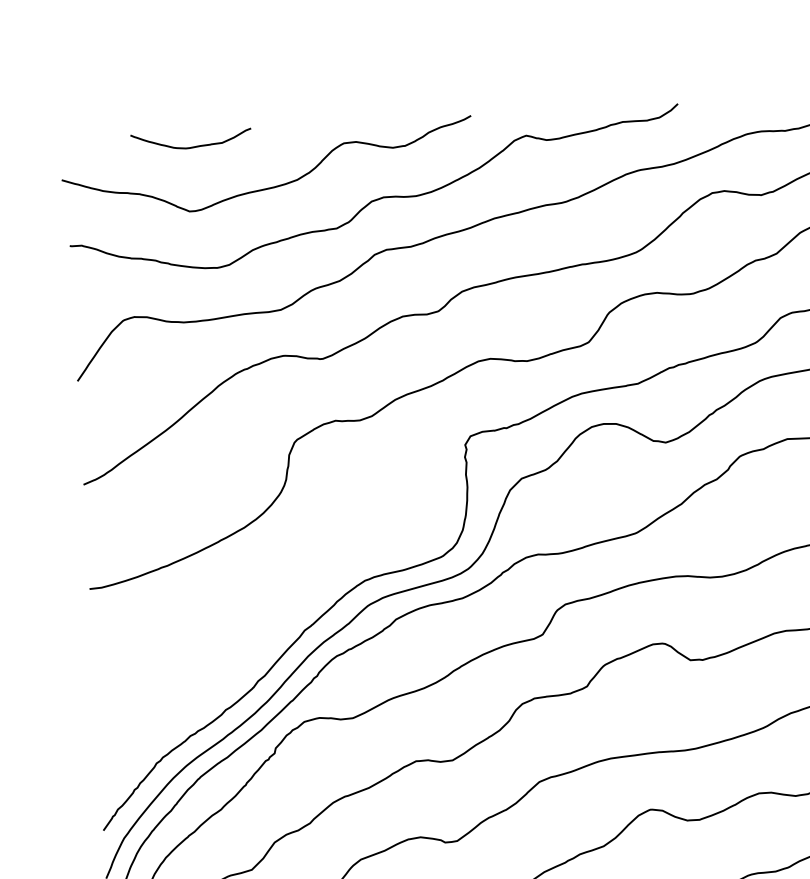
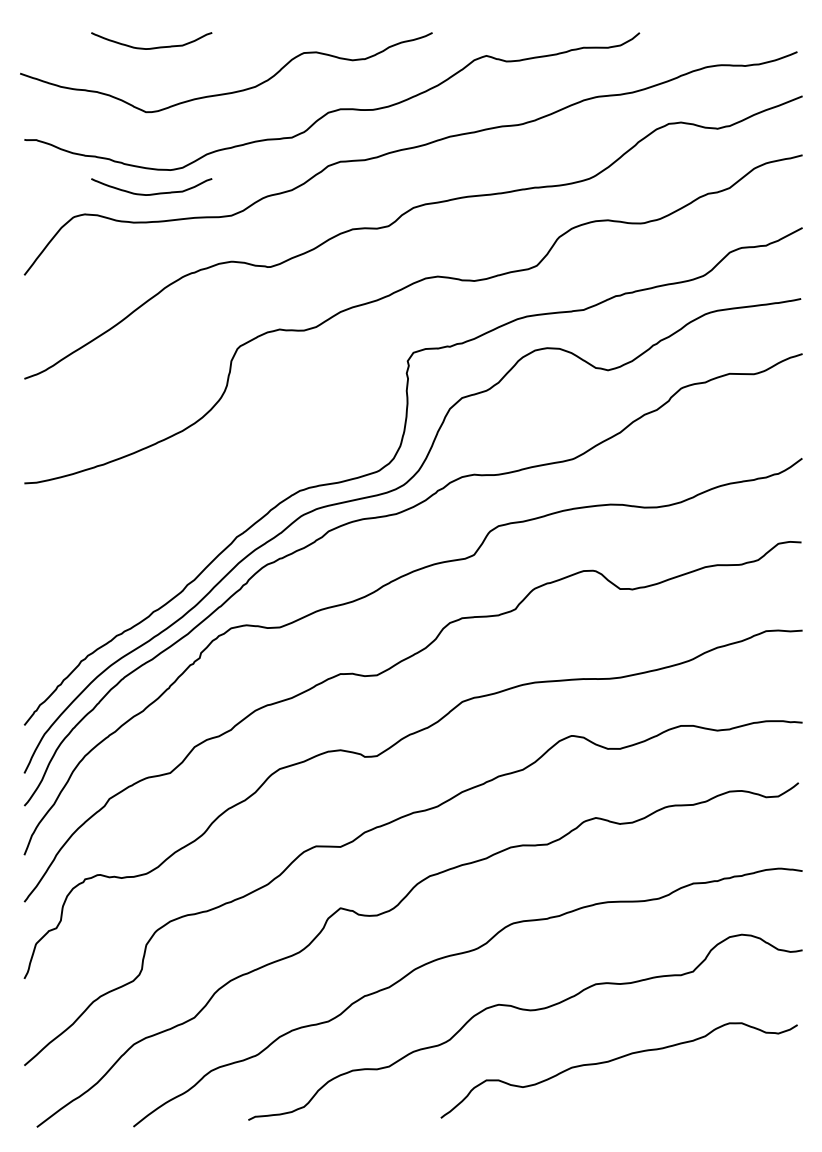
curve: (199, 292) -> (151, 193), added

